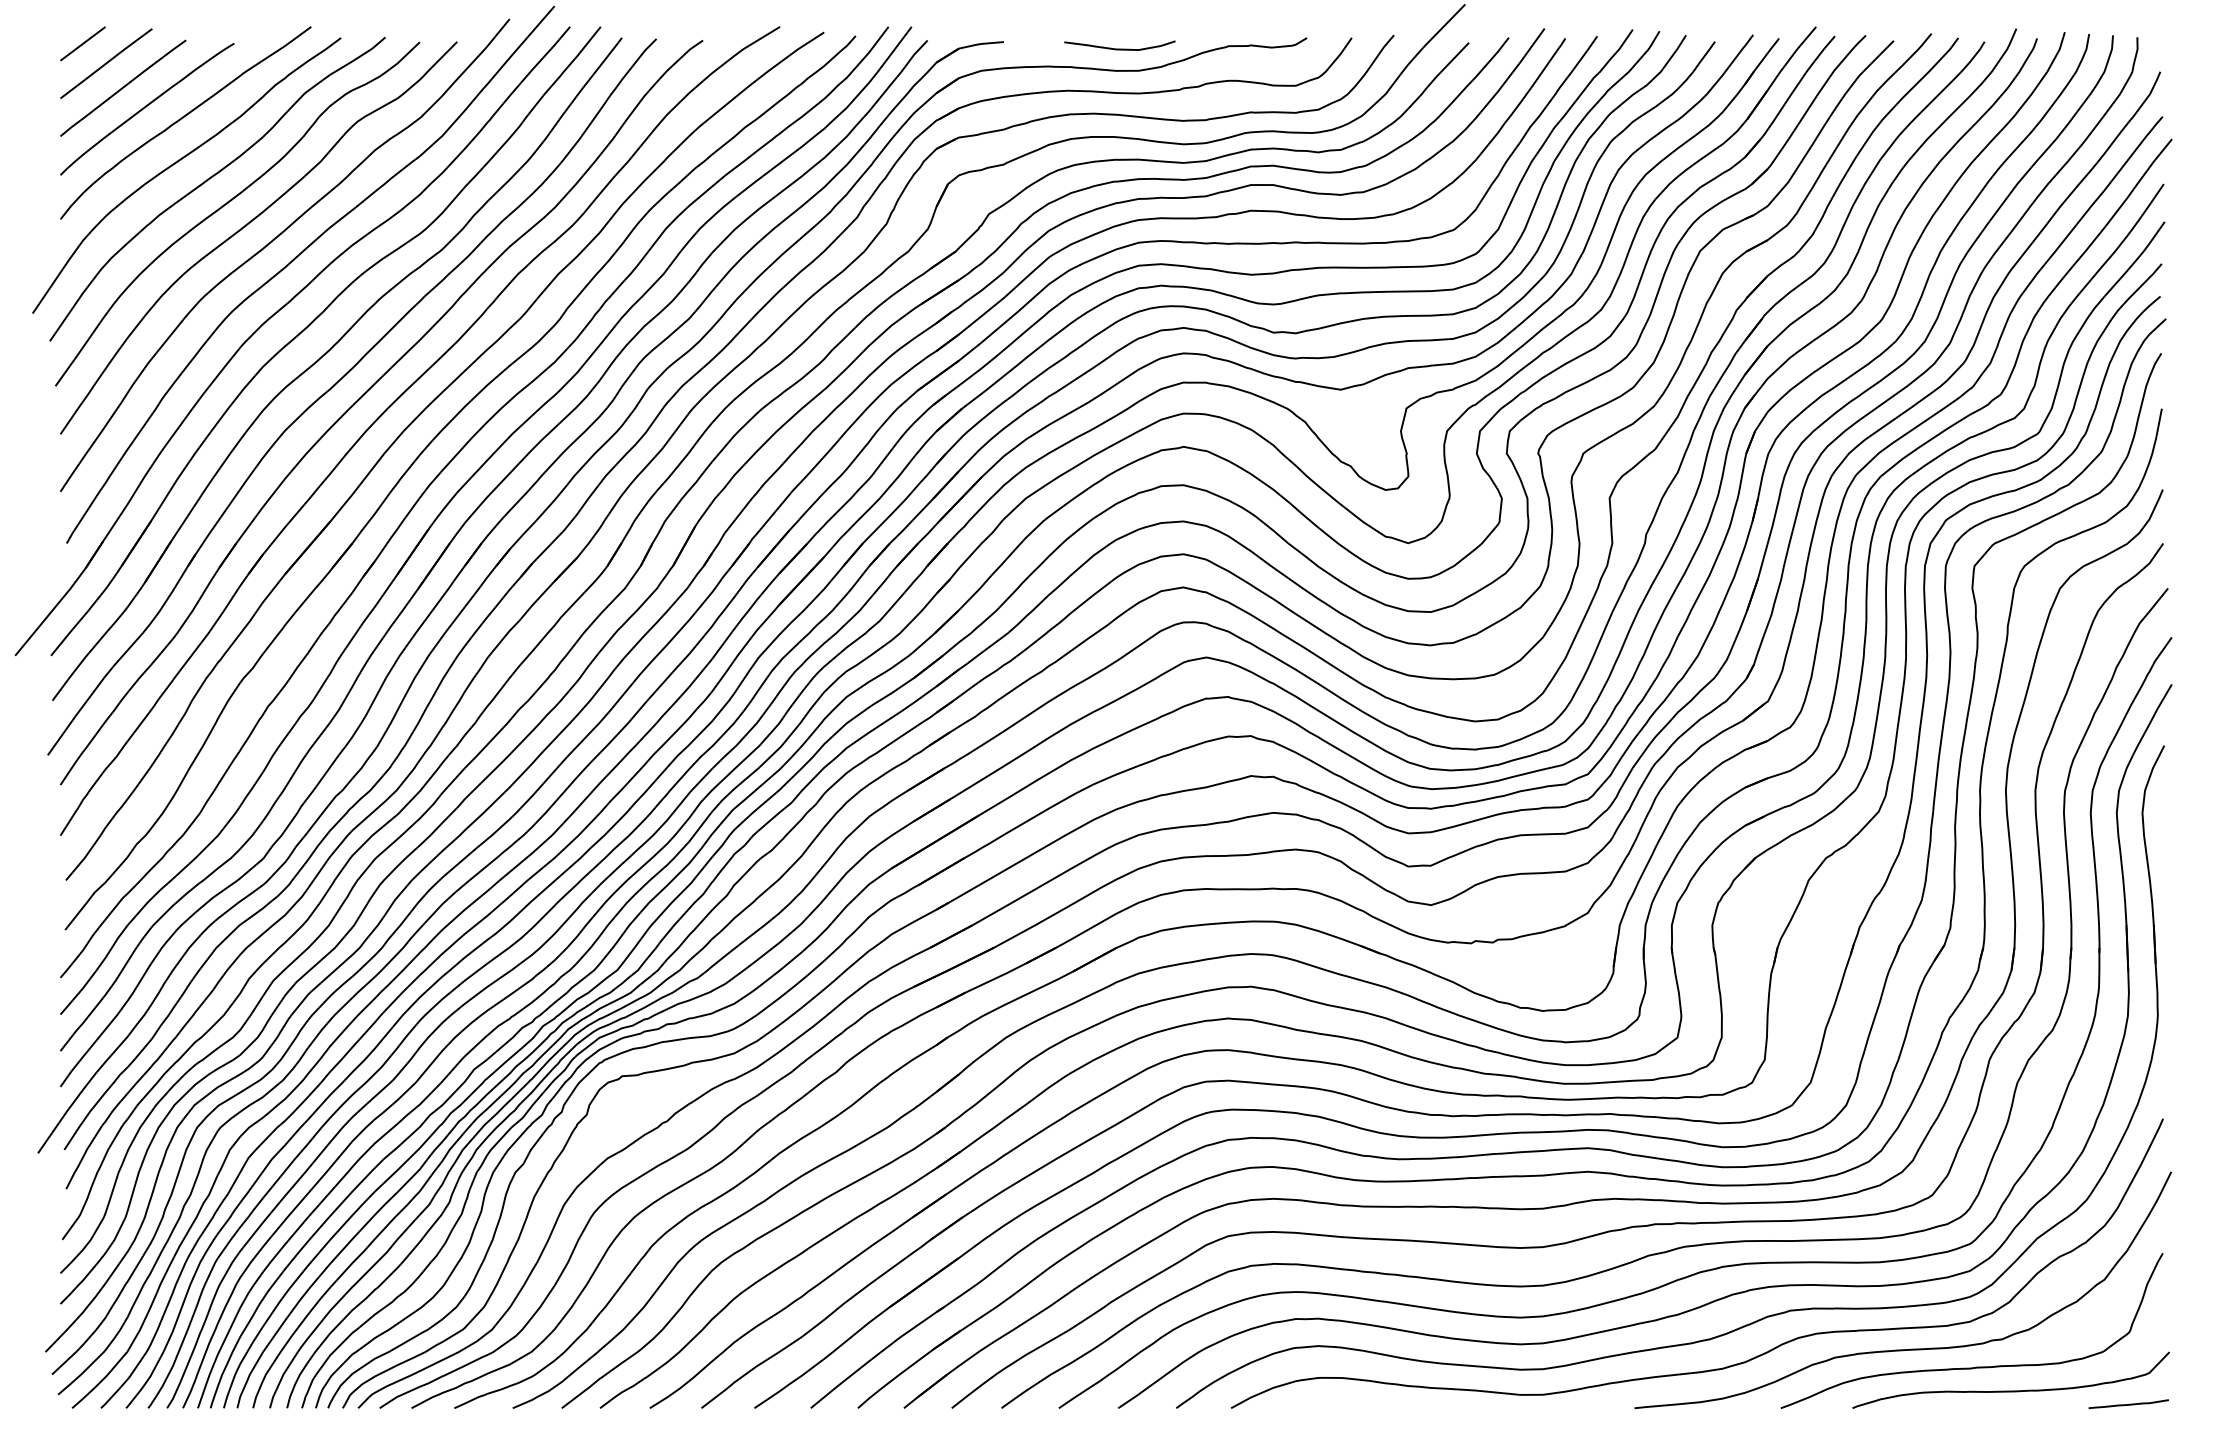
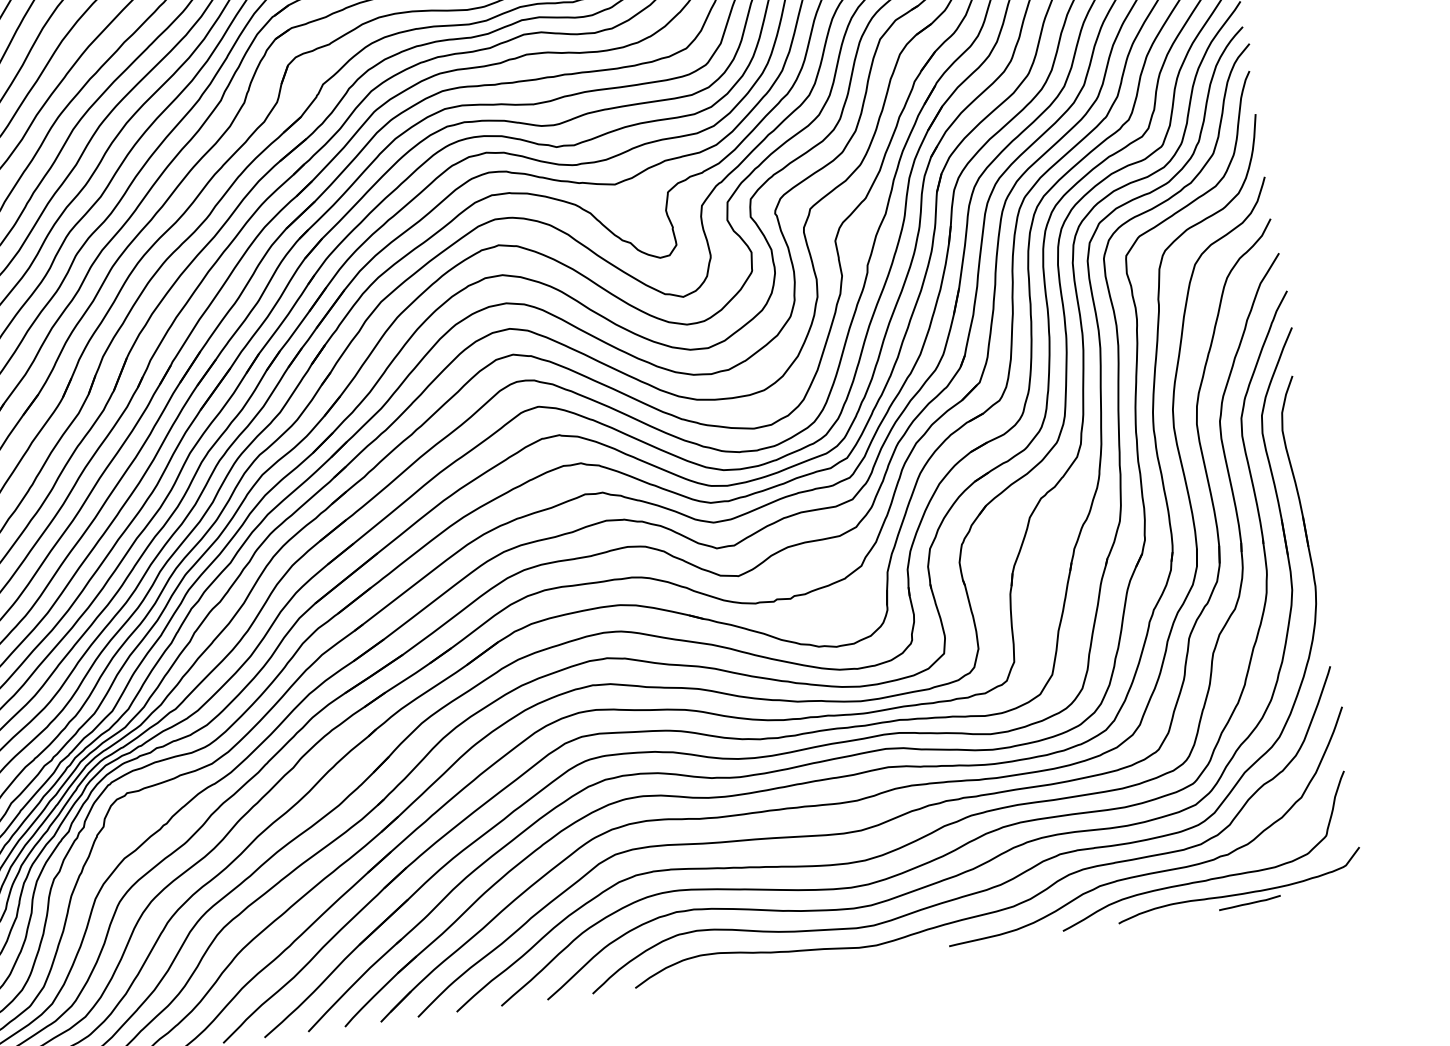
curve: (2128, 1404) -> (1249, 903), moved

